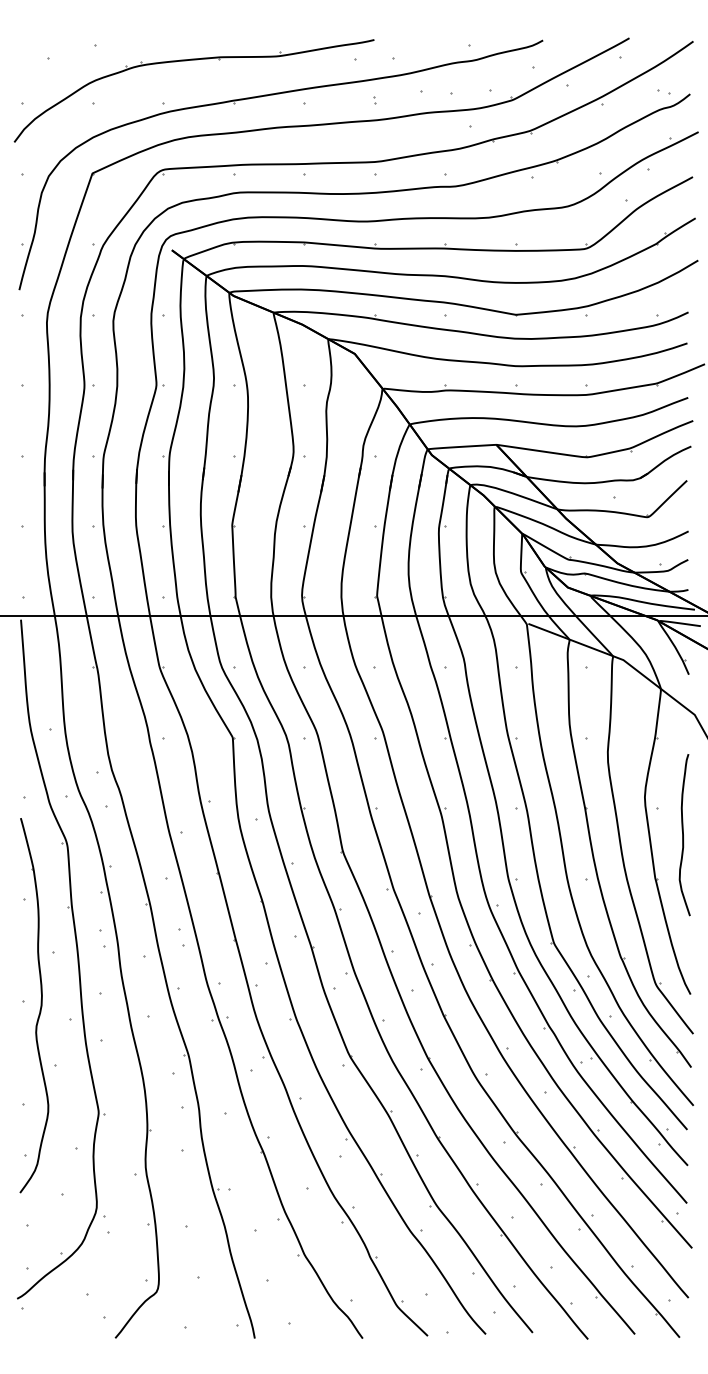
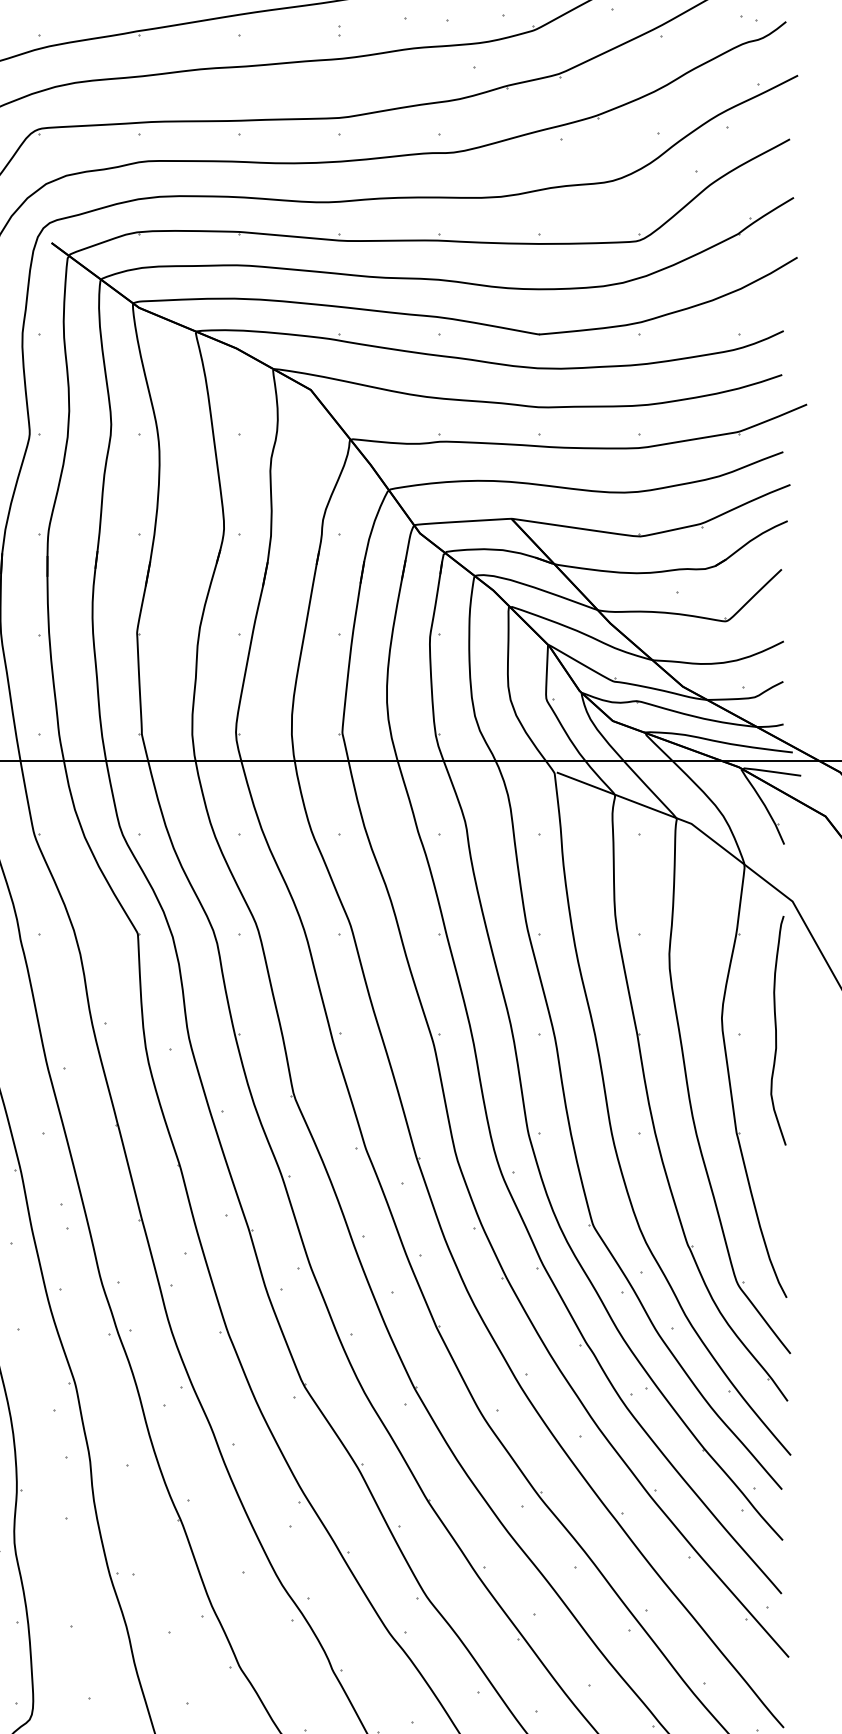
curve: (683, 835) -> (776, 1031), moved

